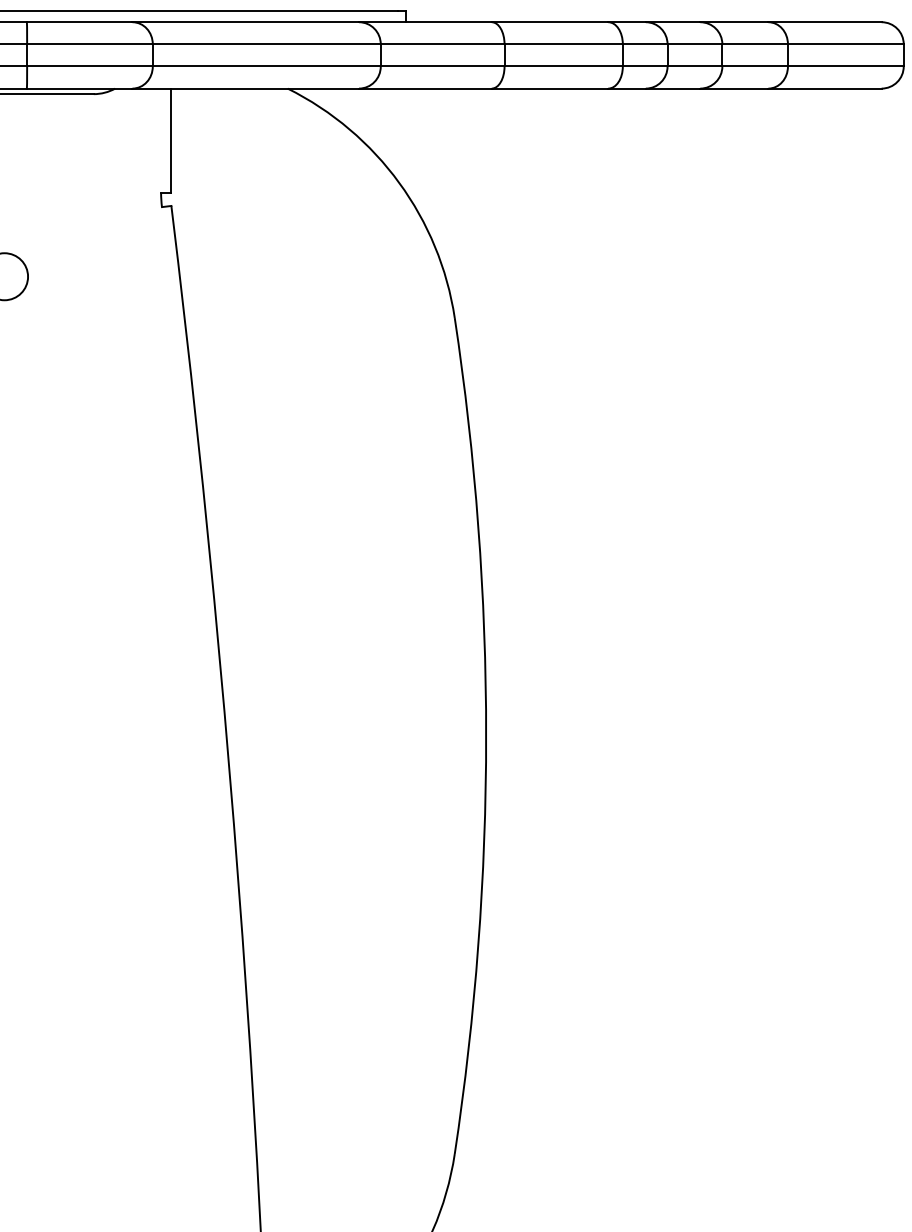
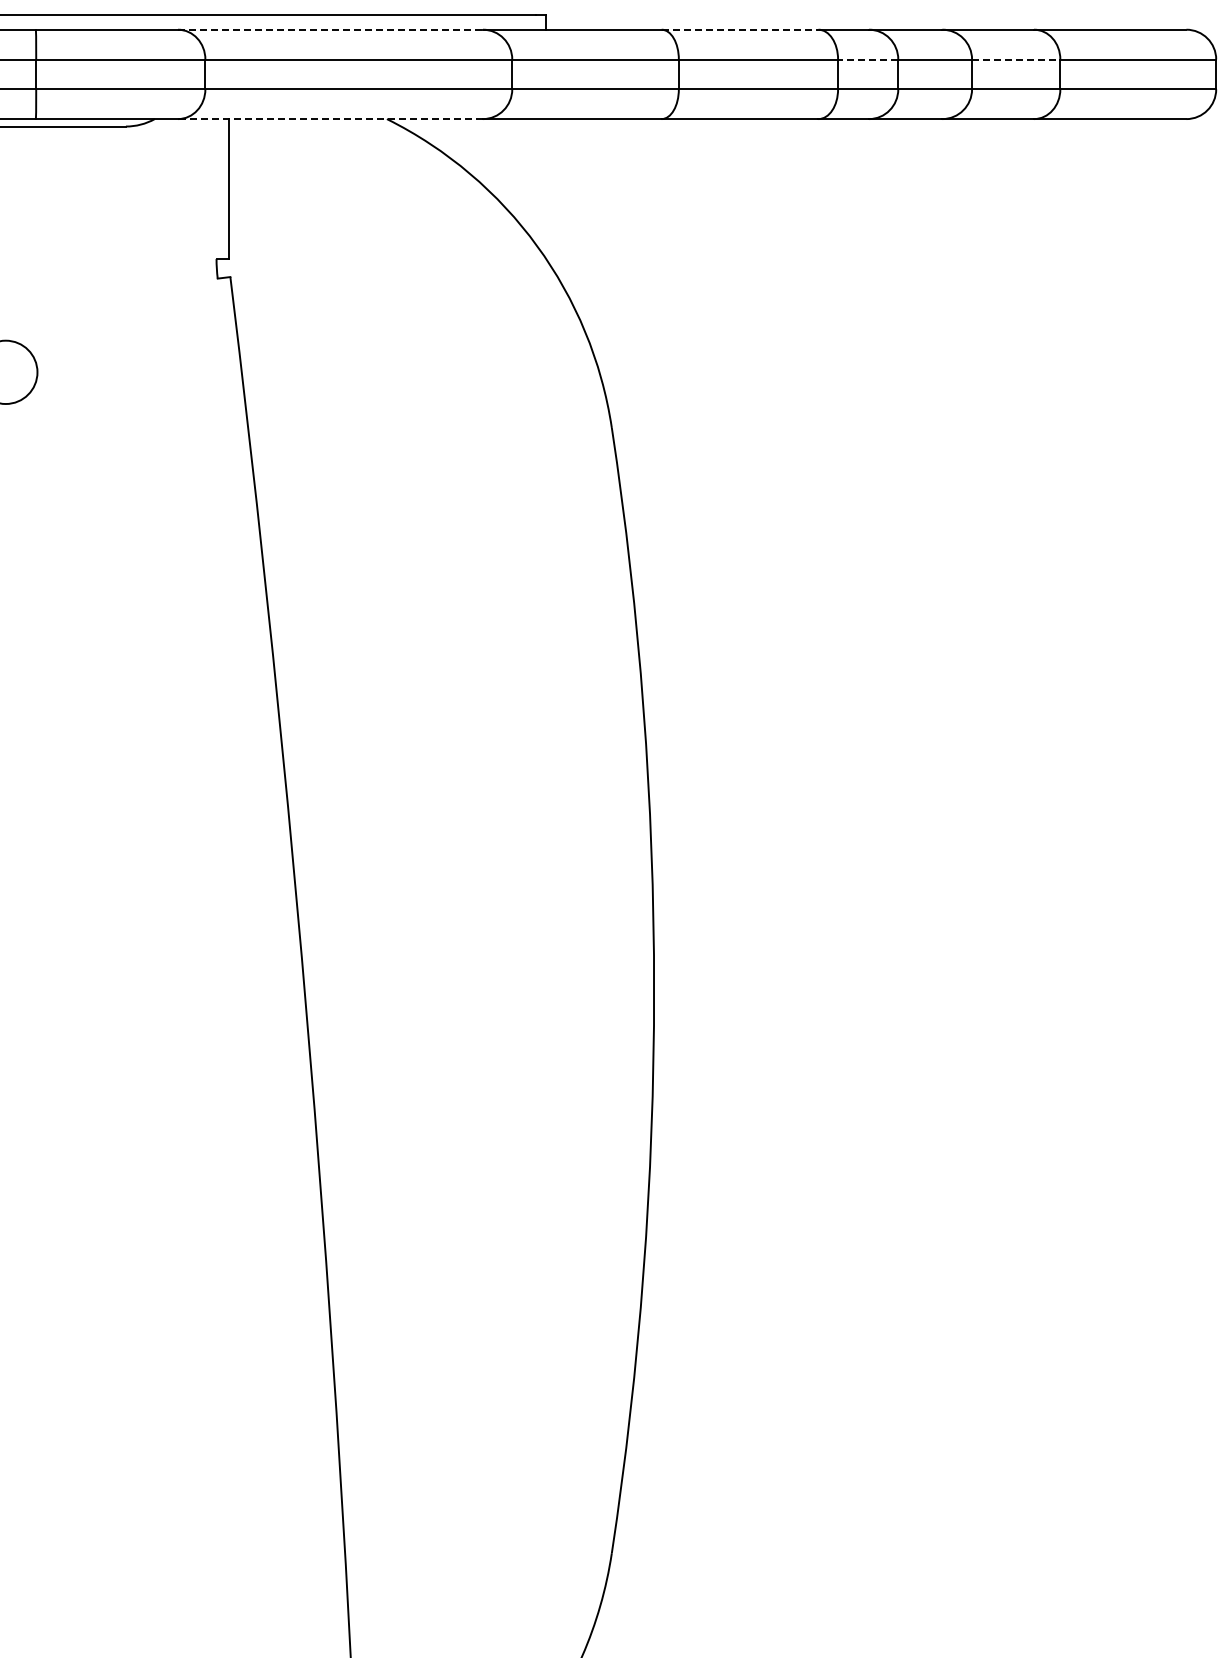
line: (245, 22) -> (330, 29), solid -> dashed
line: (550, 22) -> (740, 29), solid -> dashed
line: (644, 44) -> (867, 59), solid -> dashed
line: (755, 44) -> (1016, 59), solid -> dashed
line: (245, 88) -> (329, 119), solid -> dashed

